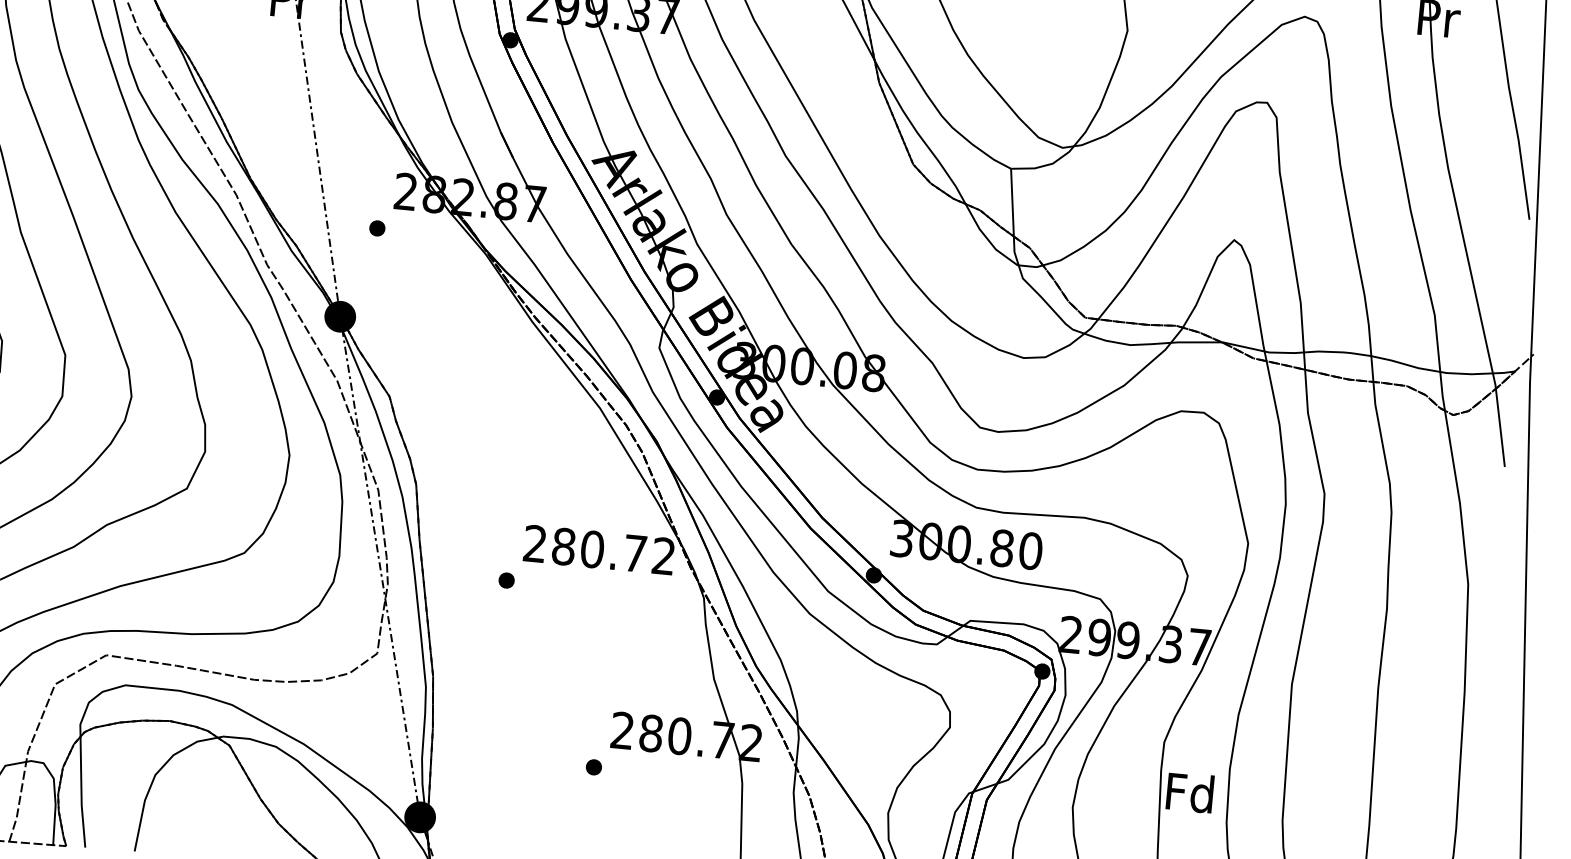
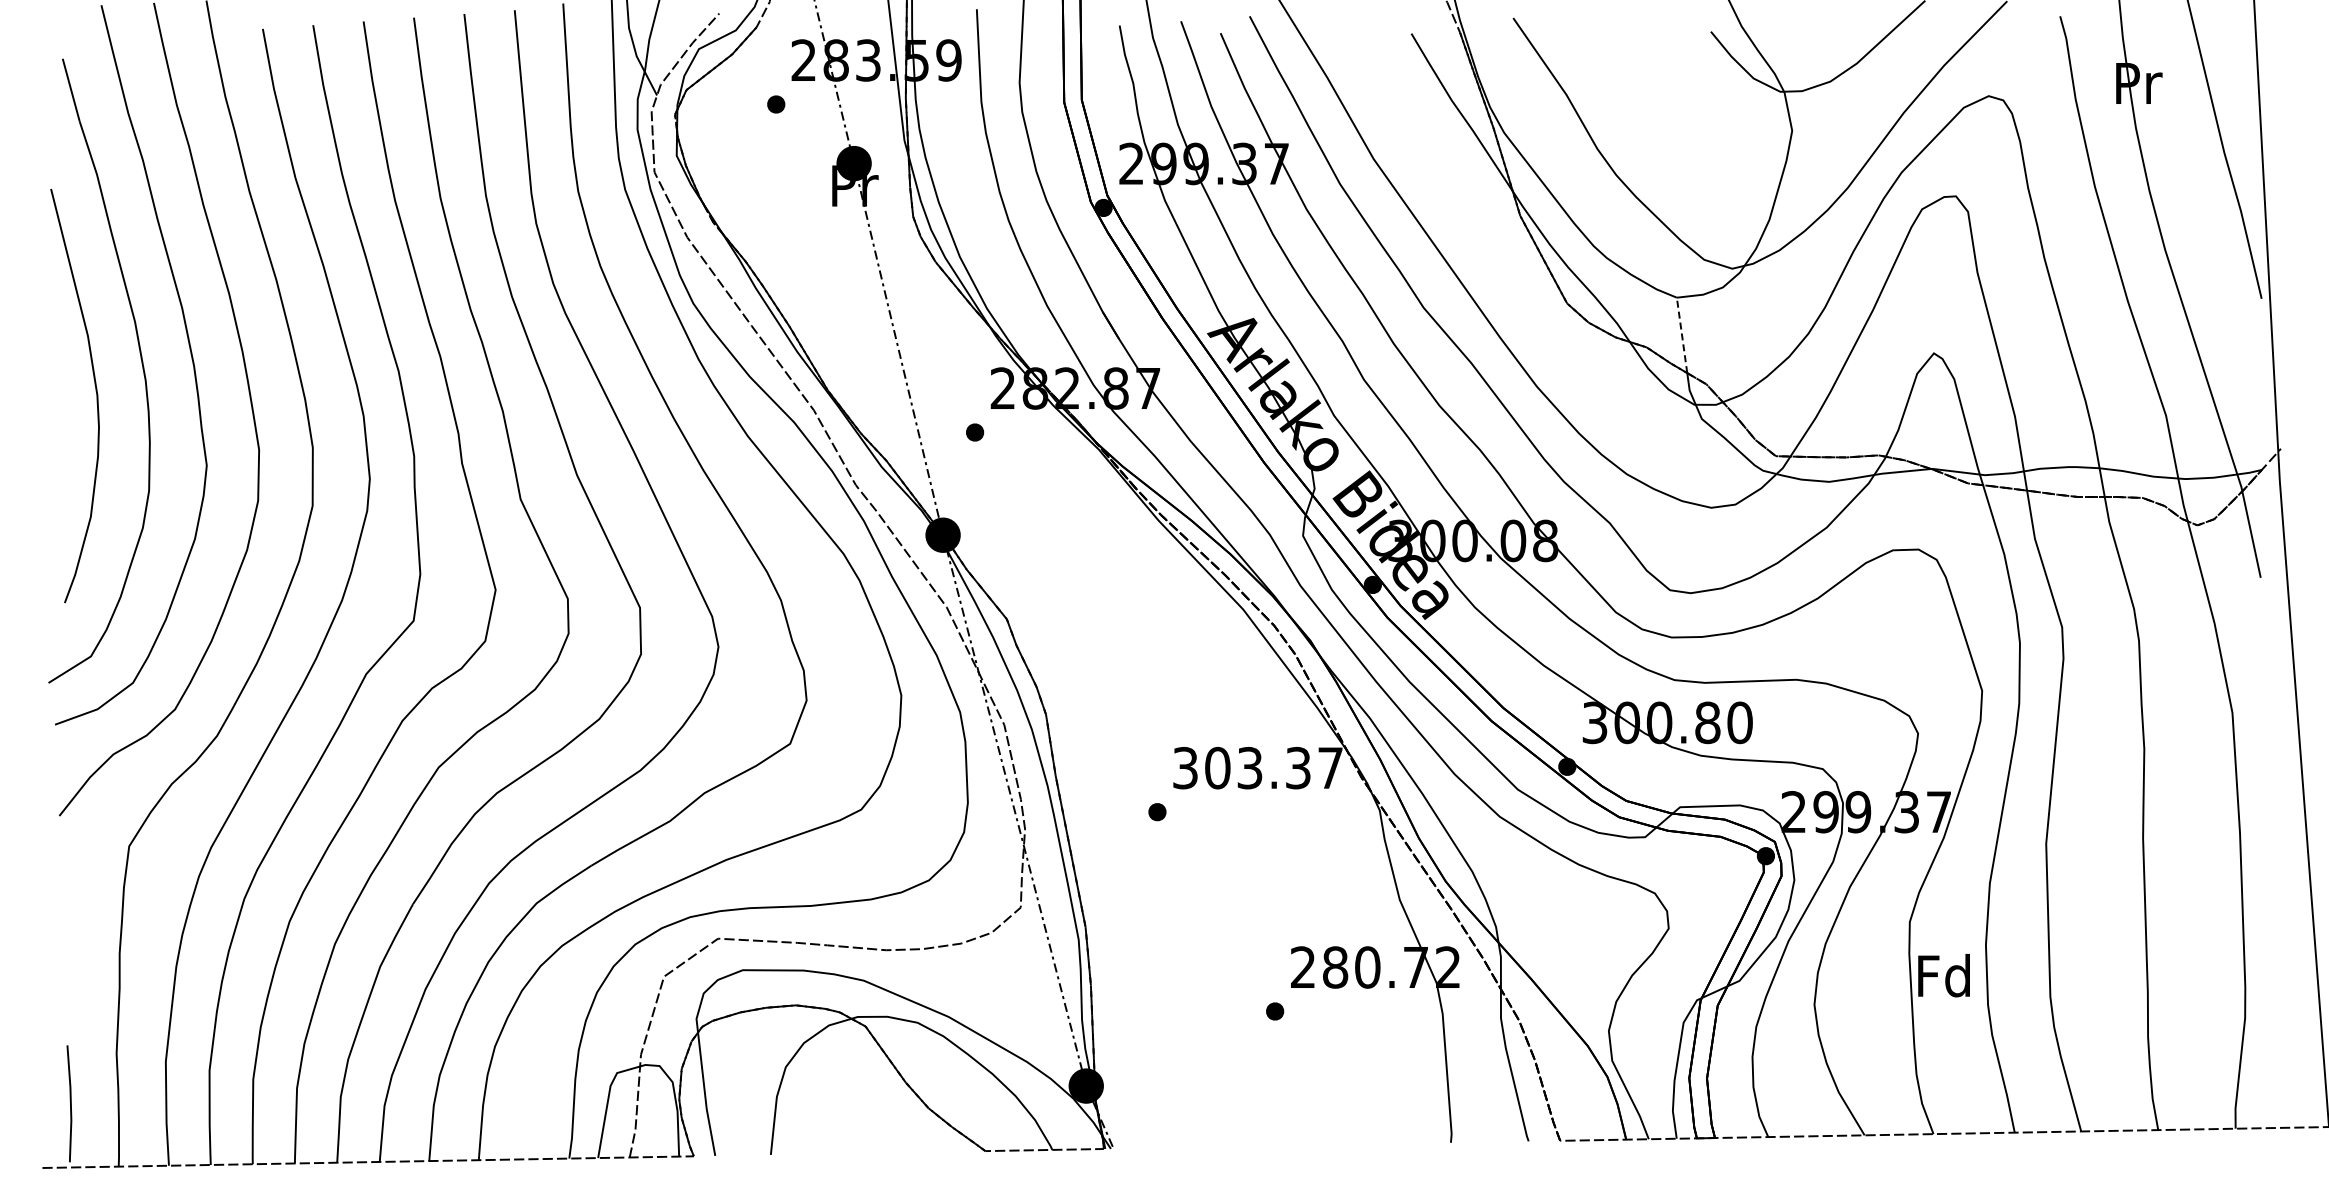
line: (1012, 202) -> (1682, 335), solid -> dashed
text: (599, 549) -> (1257, 767), 280.72 -> 303.37

